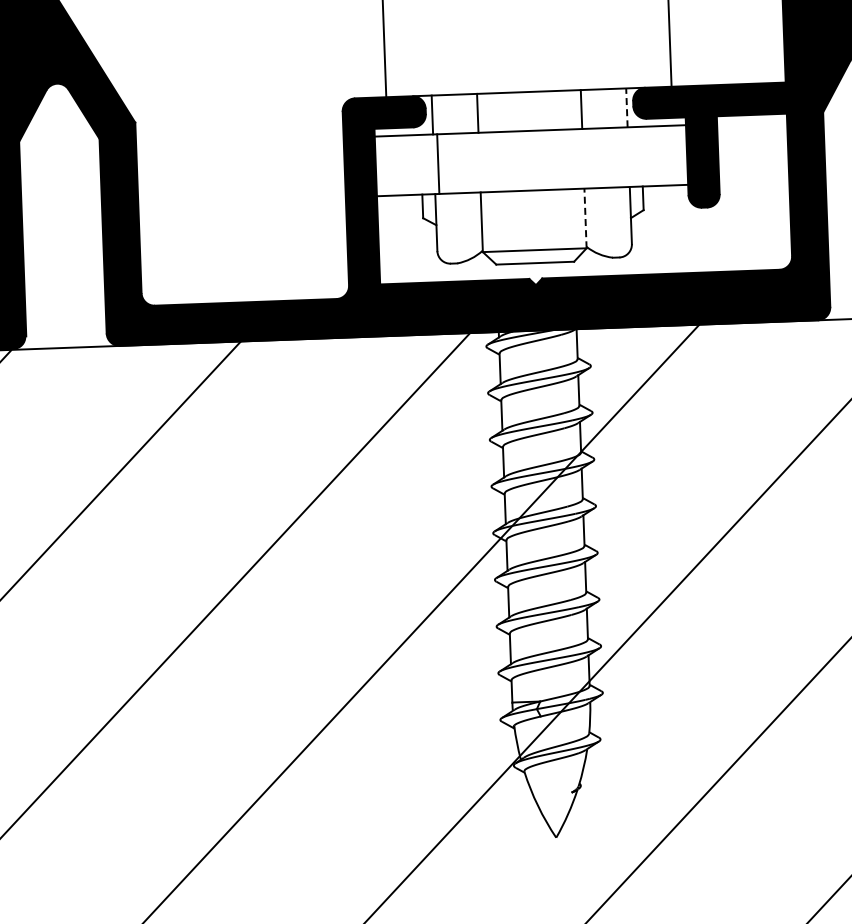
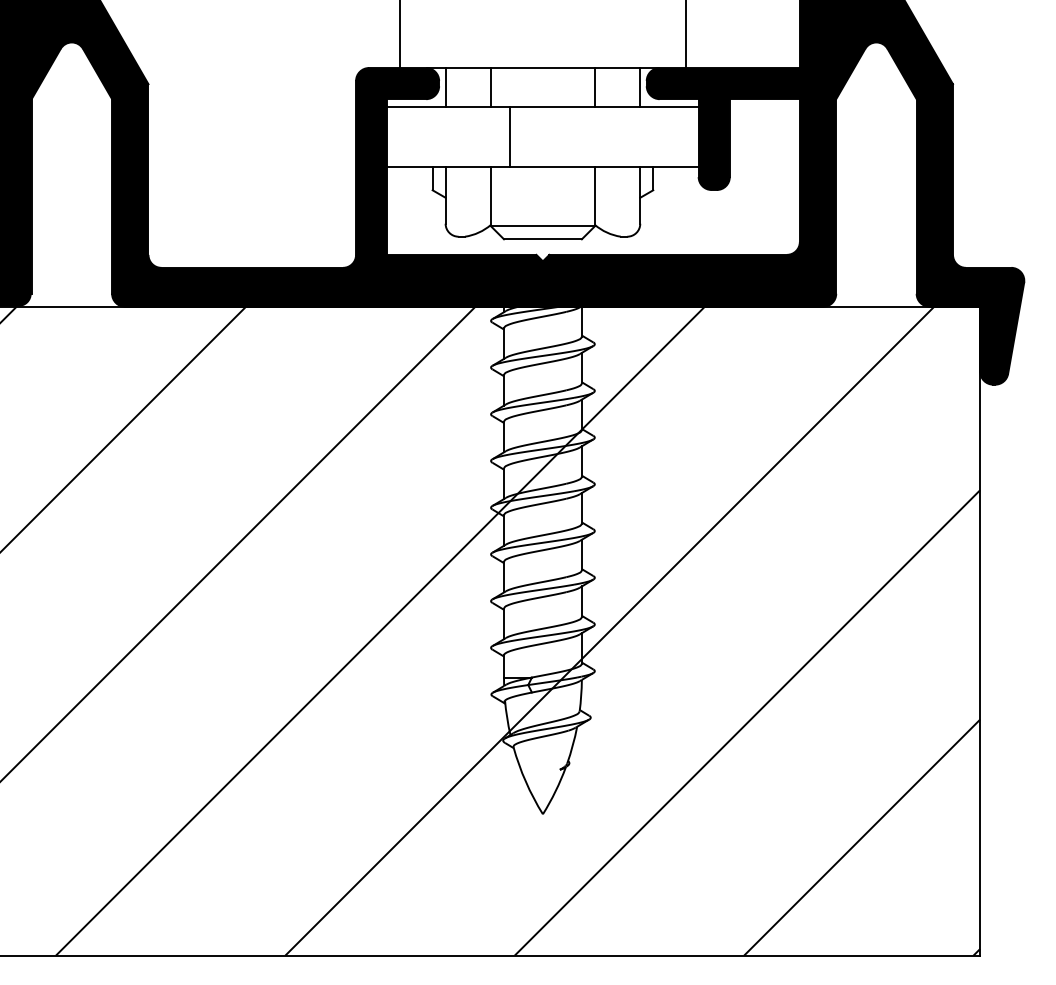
line: (627, 106) -> (640, 86), dashed -> solid
line: (438, 163) -> (509, 136), moved
line: (585, 218) -> (594, 196), dashed -> solid

